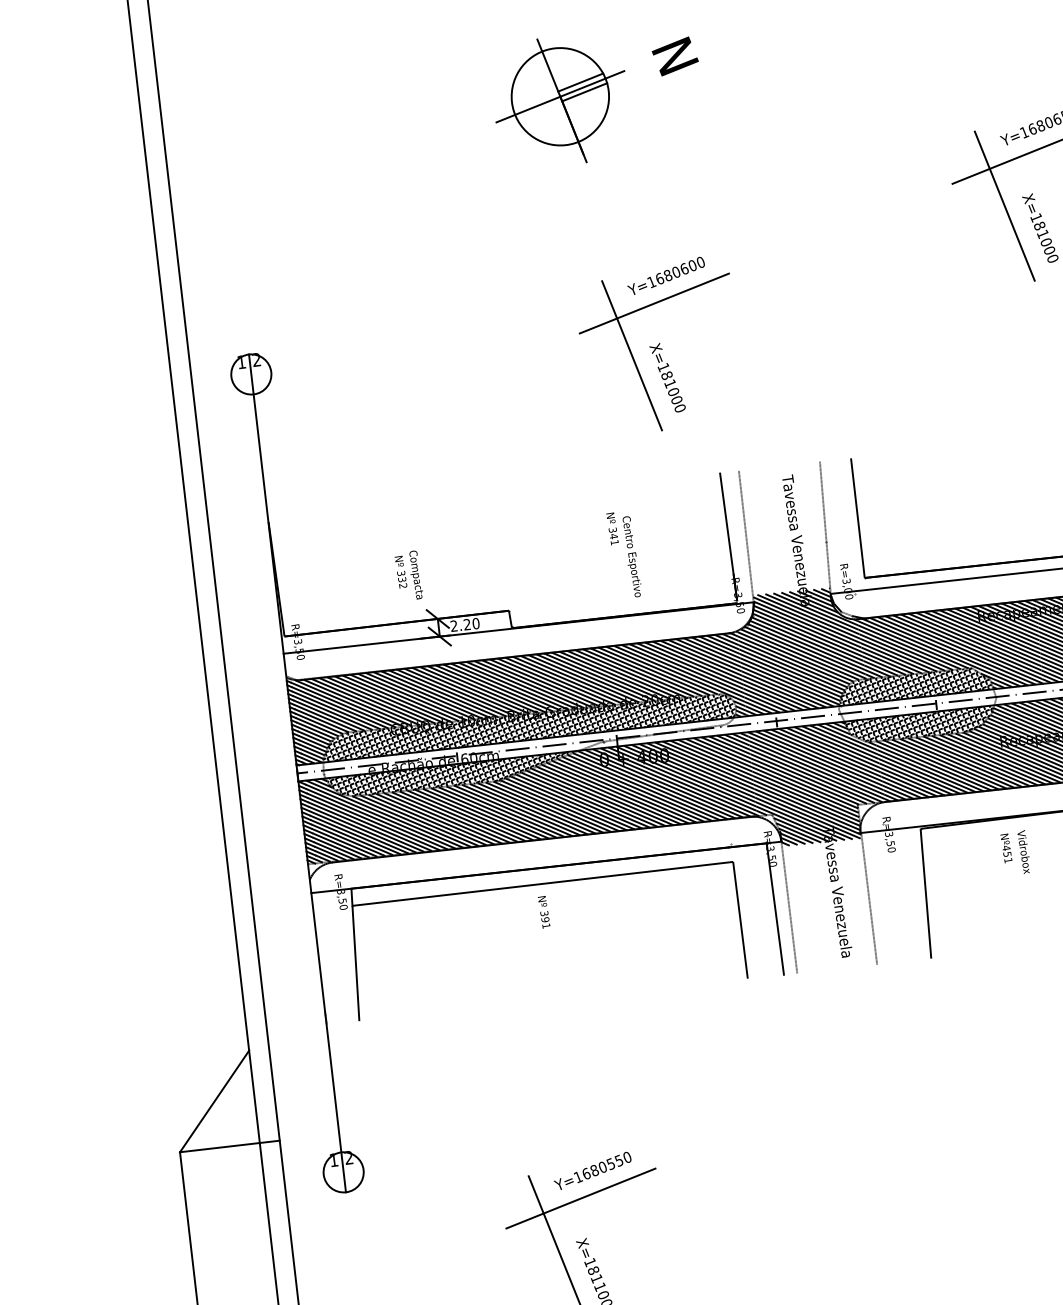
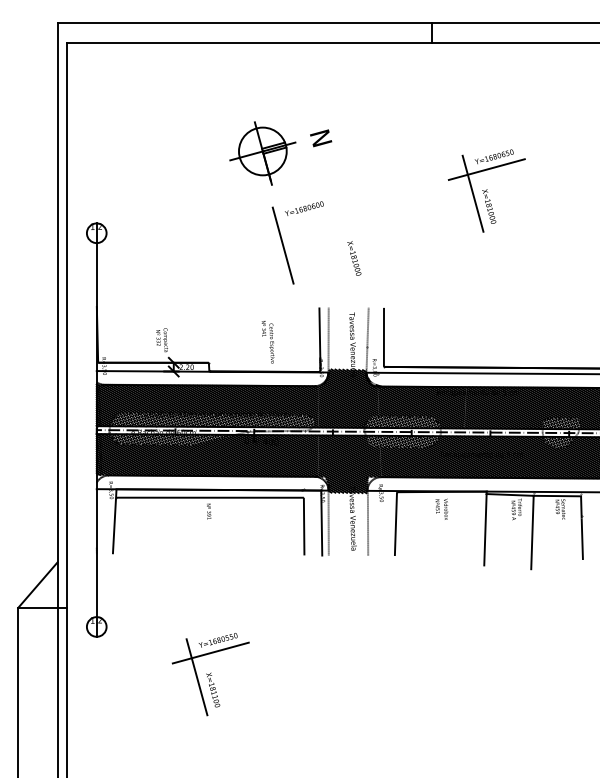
part: (596, 96) -> (280, 153), moved
line: (653, 303) -> (296, 221), removed
text: (668, 378) -> (354, 258), moved

